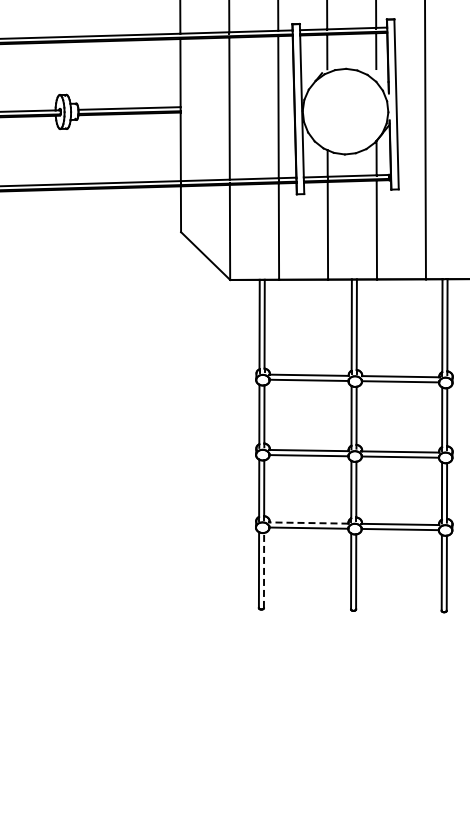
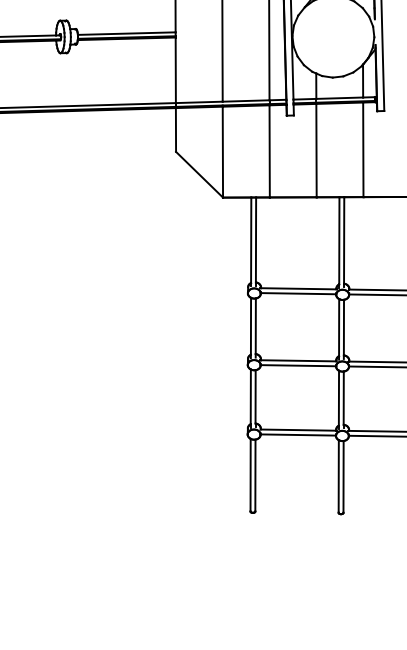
line: (308, 523) -> (297, 430), dashed -> solid
line: (264, 570) -> (255, 475), dashed -> solid

